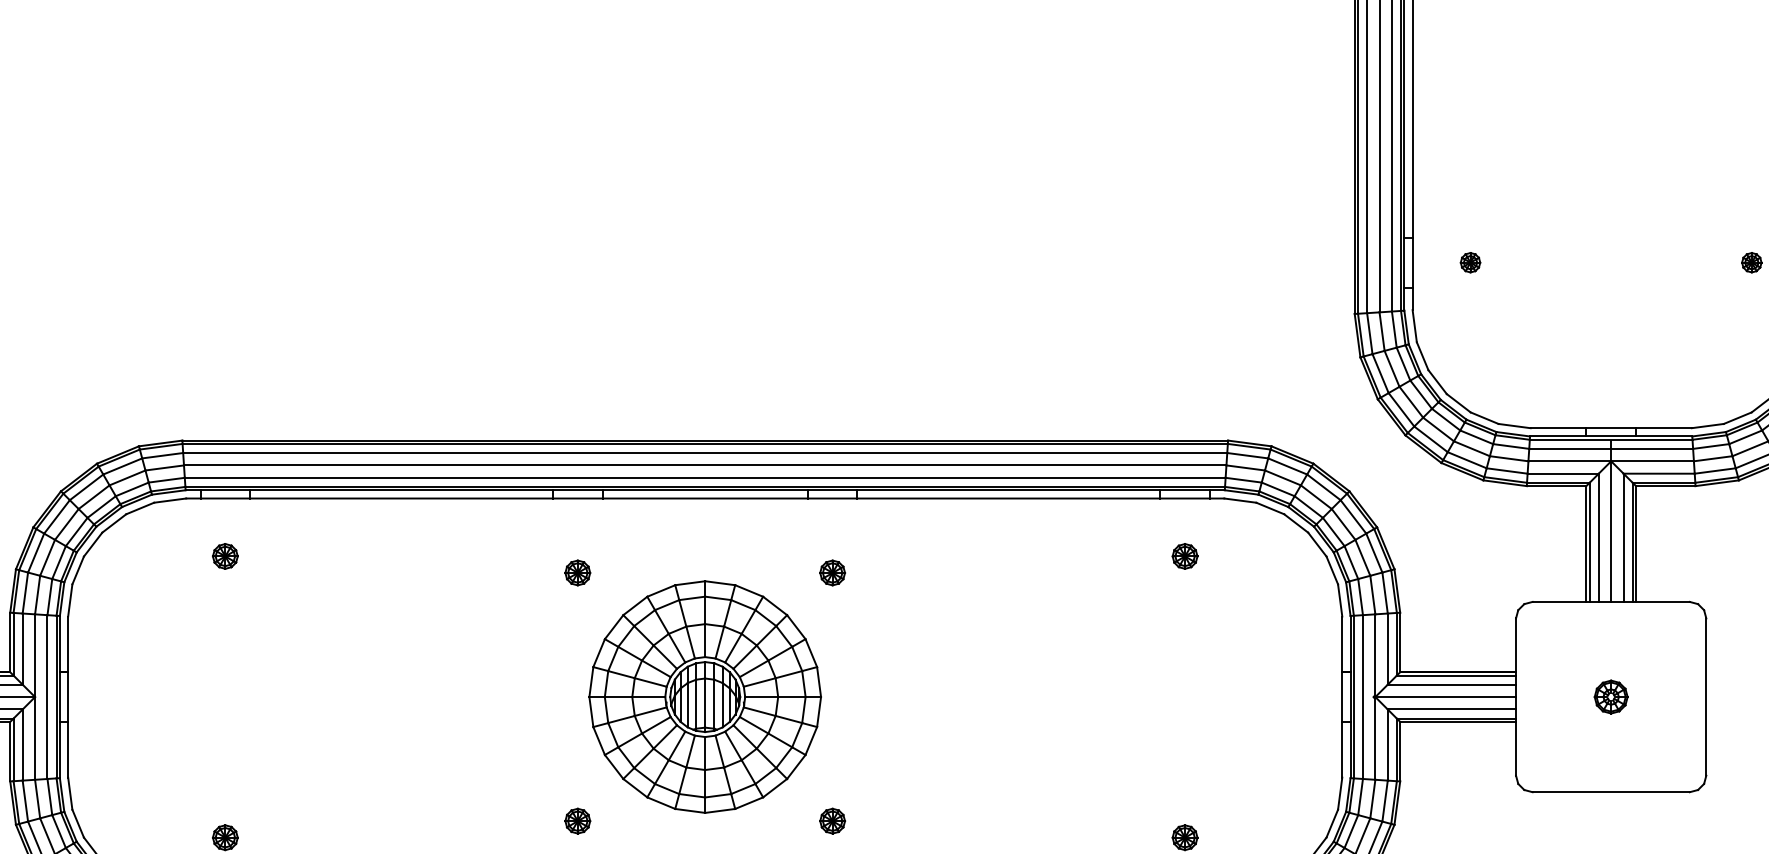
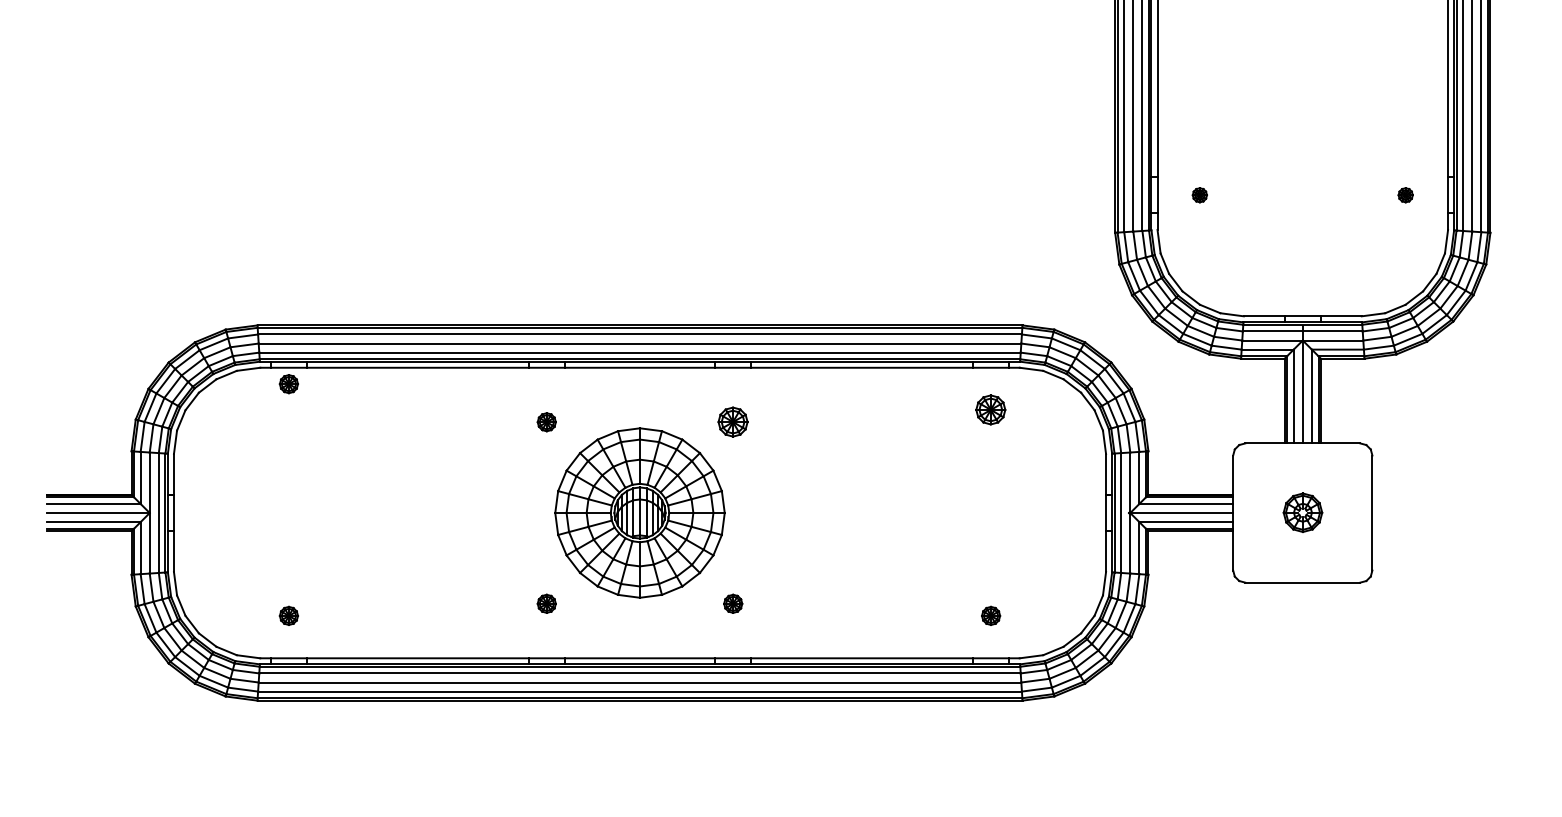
part: (224, 556) -> (288, 384), moved
part: (1185, 556) -> (991, 410), size x1.6
part: (833, 573) -> (733, 422), size x1.6
part: (1610, 697) -> (1302, 513), size x1.6

